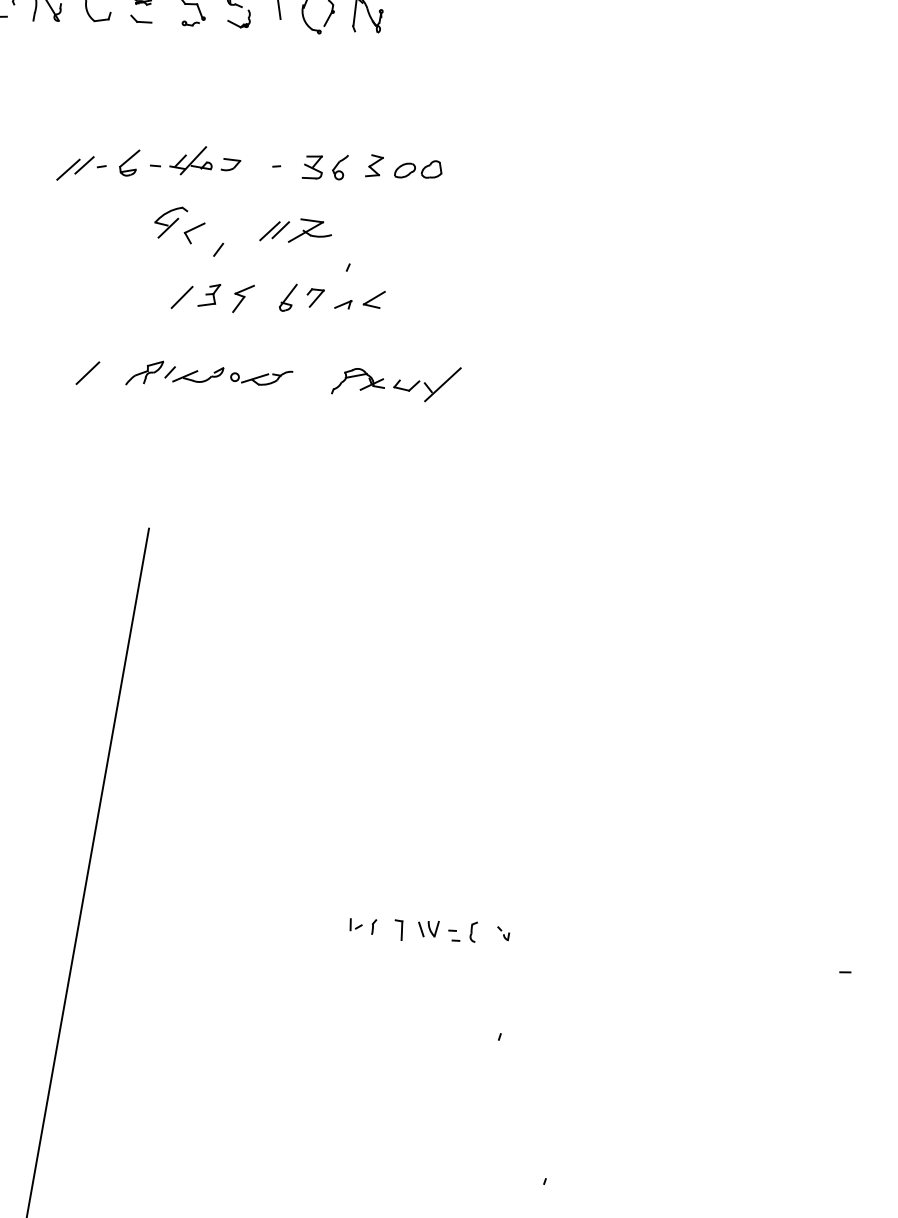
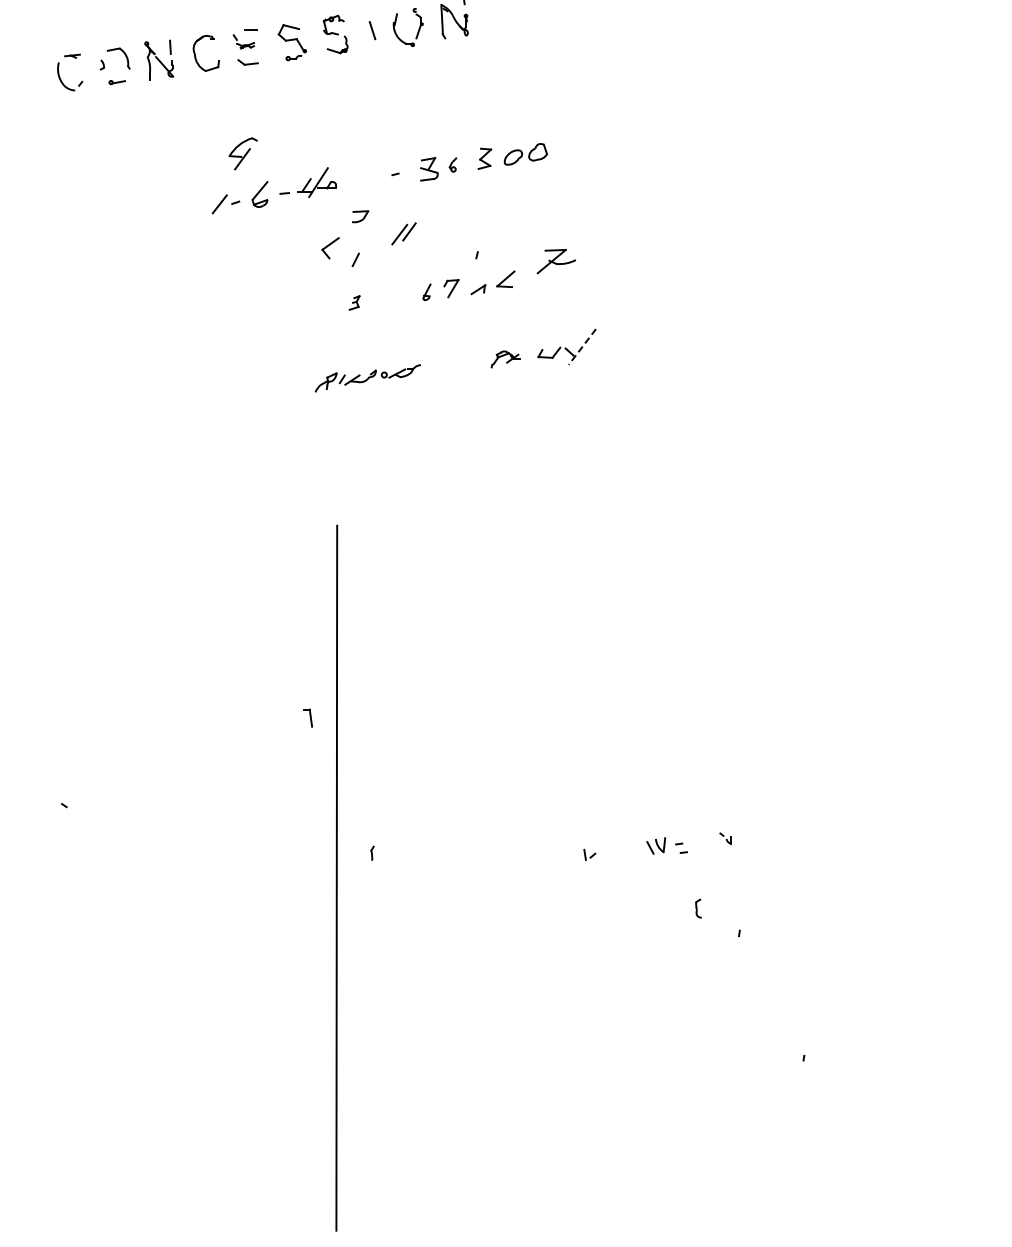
part: (230, 165) -> (360, 216), moved
part: (339, 166) -> (452, 164), size x0.6
line: (68, 169) -> (205, 210), removed
part: (169, 222) -> (242, 153), moved
part: (311, 232) -> (556, 261), moved
part: (209, 294) -> (354, 302), size x0.6
line: (181, 297) -> (329, 309), removed
part: (287, 297) -> (426, 292), size x0.6
part: (242, 298) -> (385, 300), removed
line: (87, 372) -> (255, 393), removed
part: (208, 377) -> (367, 378), size x0.7
part: (358, 383) -> (505, 359), size x0.6
line: (442, 385) -> (582, 347), solid -> dashed
part: (373, 926) -> (372, 852), moved
part: (398, 929) -> (307, 717), moved
part: (473, 931) -> (698, 908), moved

